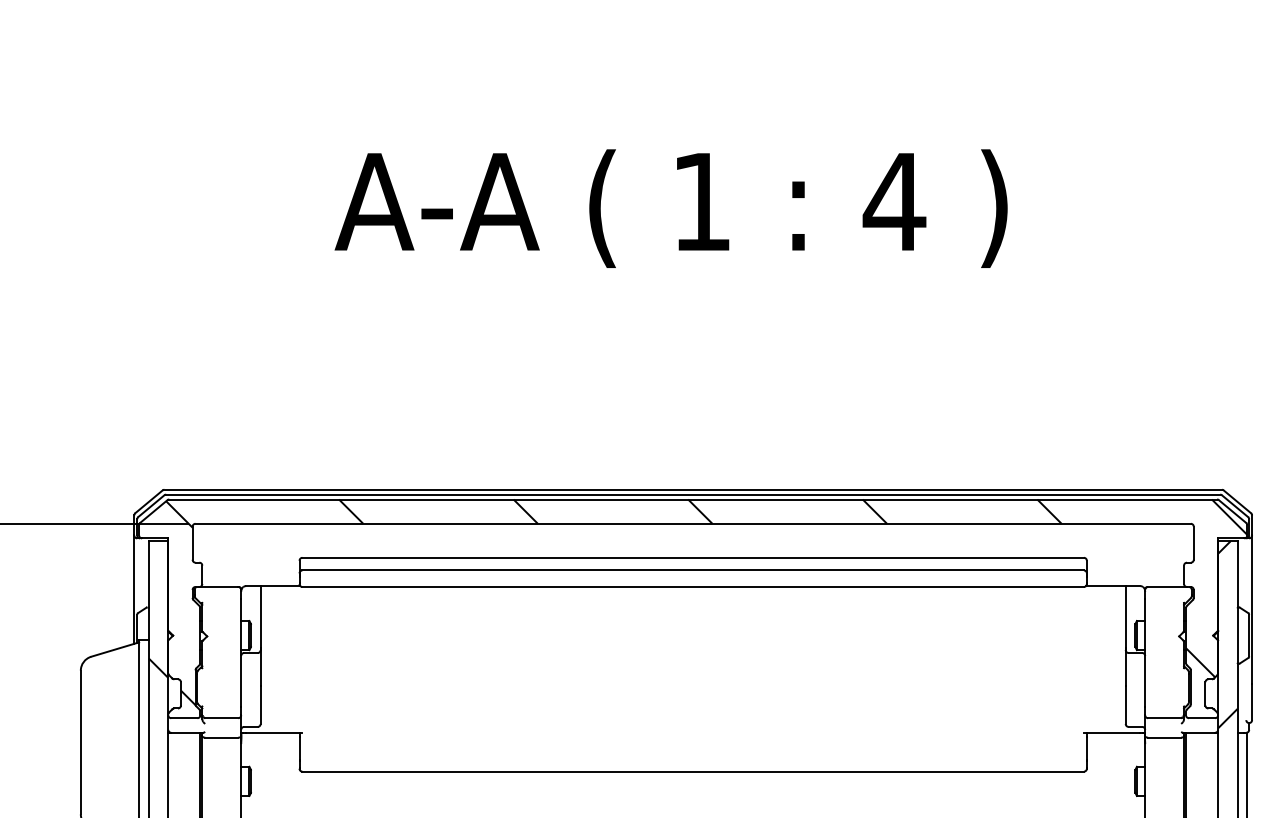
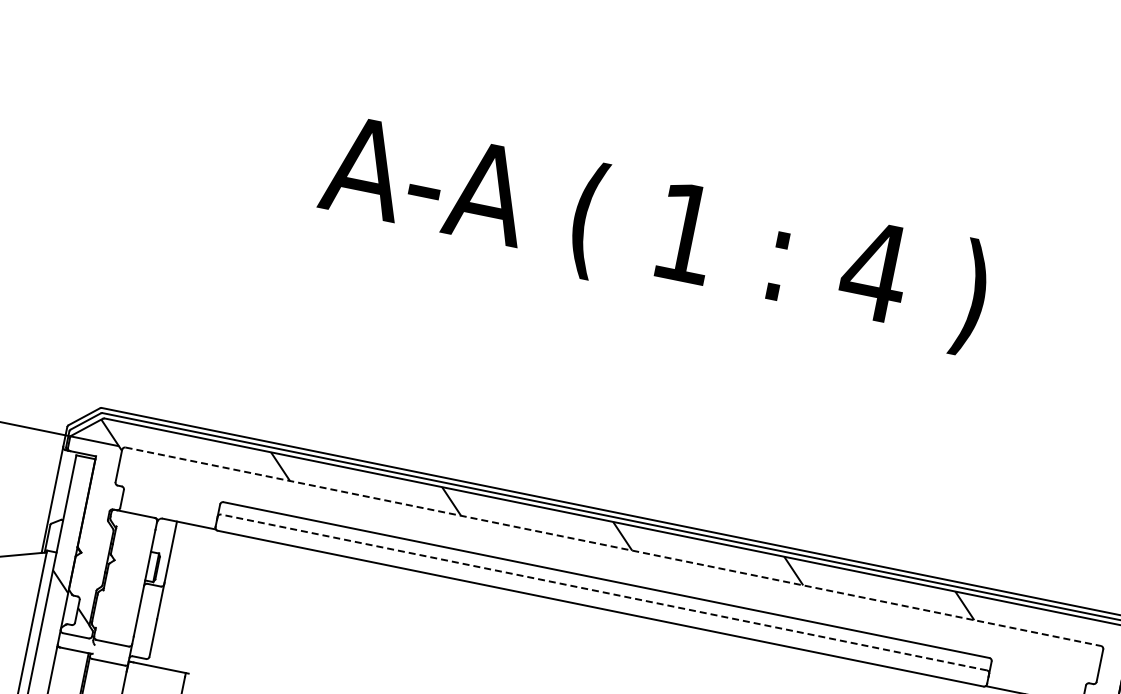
line: (693, 523) -> (613, 546), solid -> dashed
line: (693, 570) -> (604, 592), solid -> dashed

